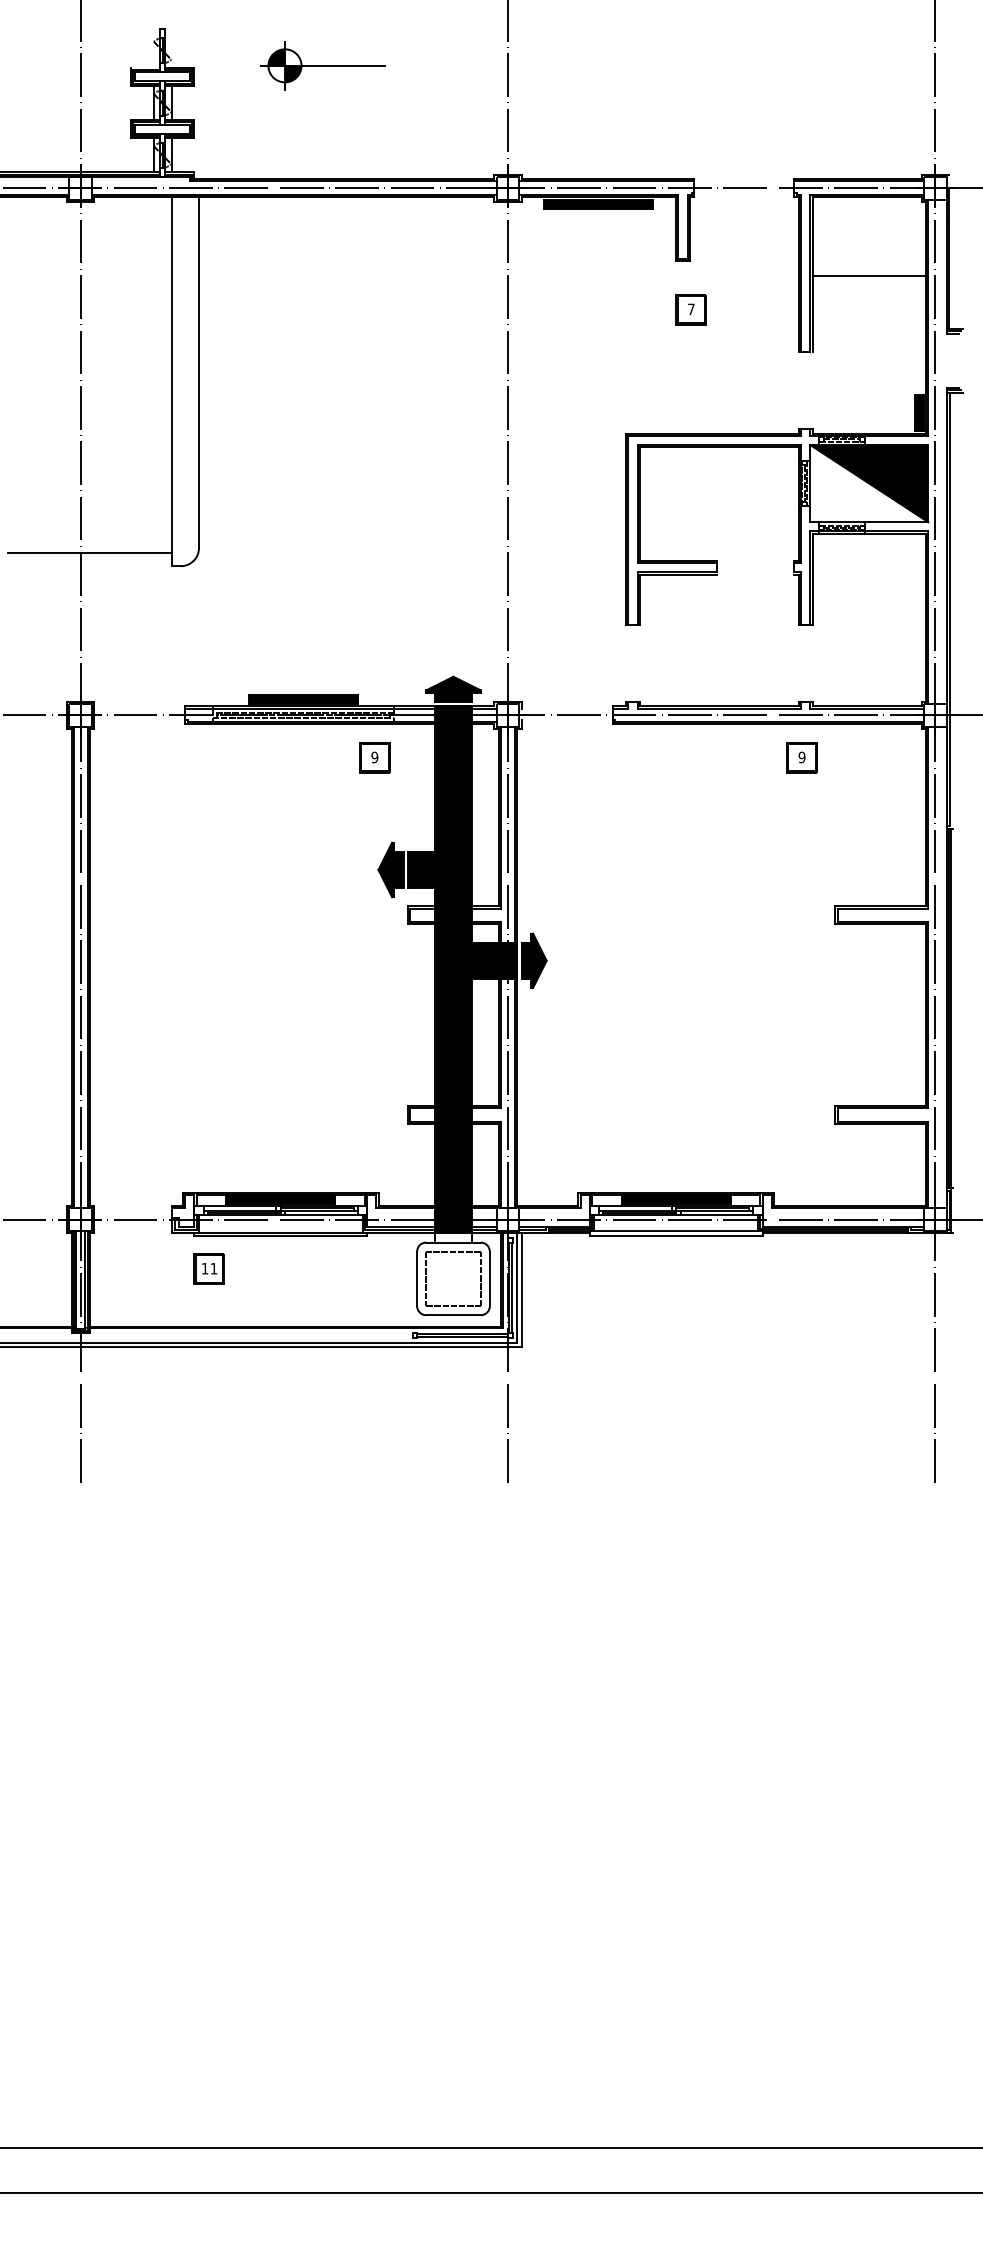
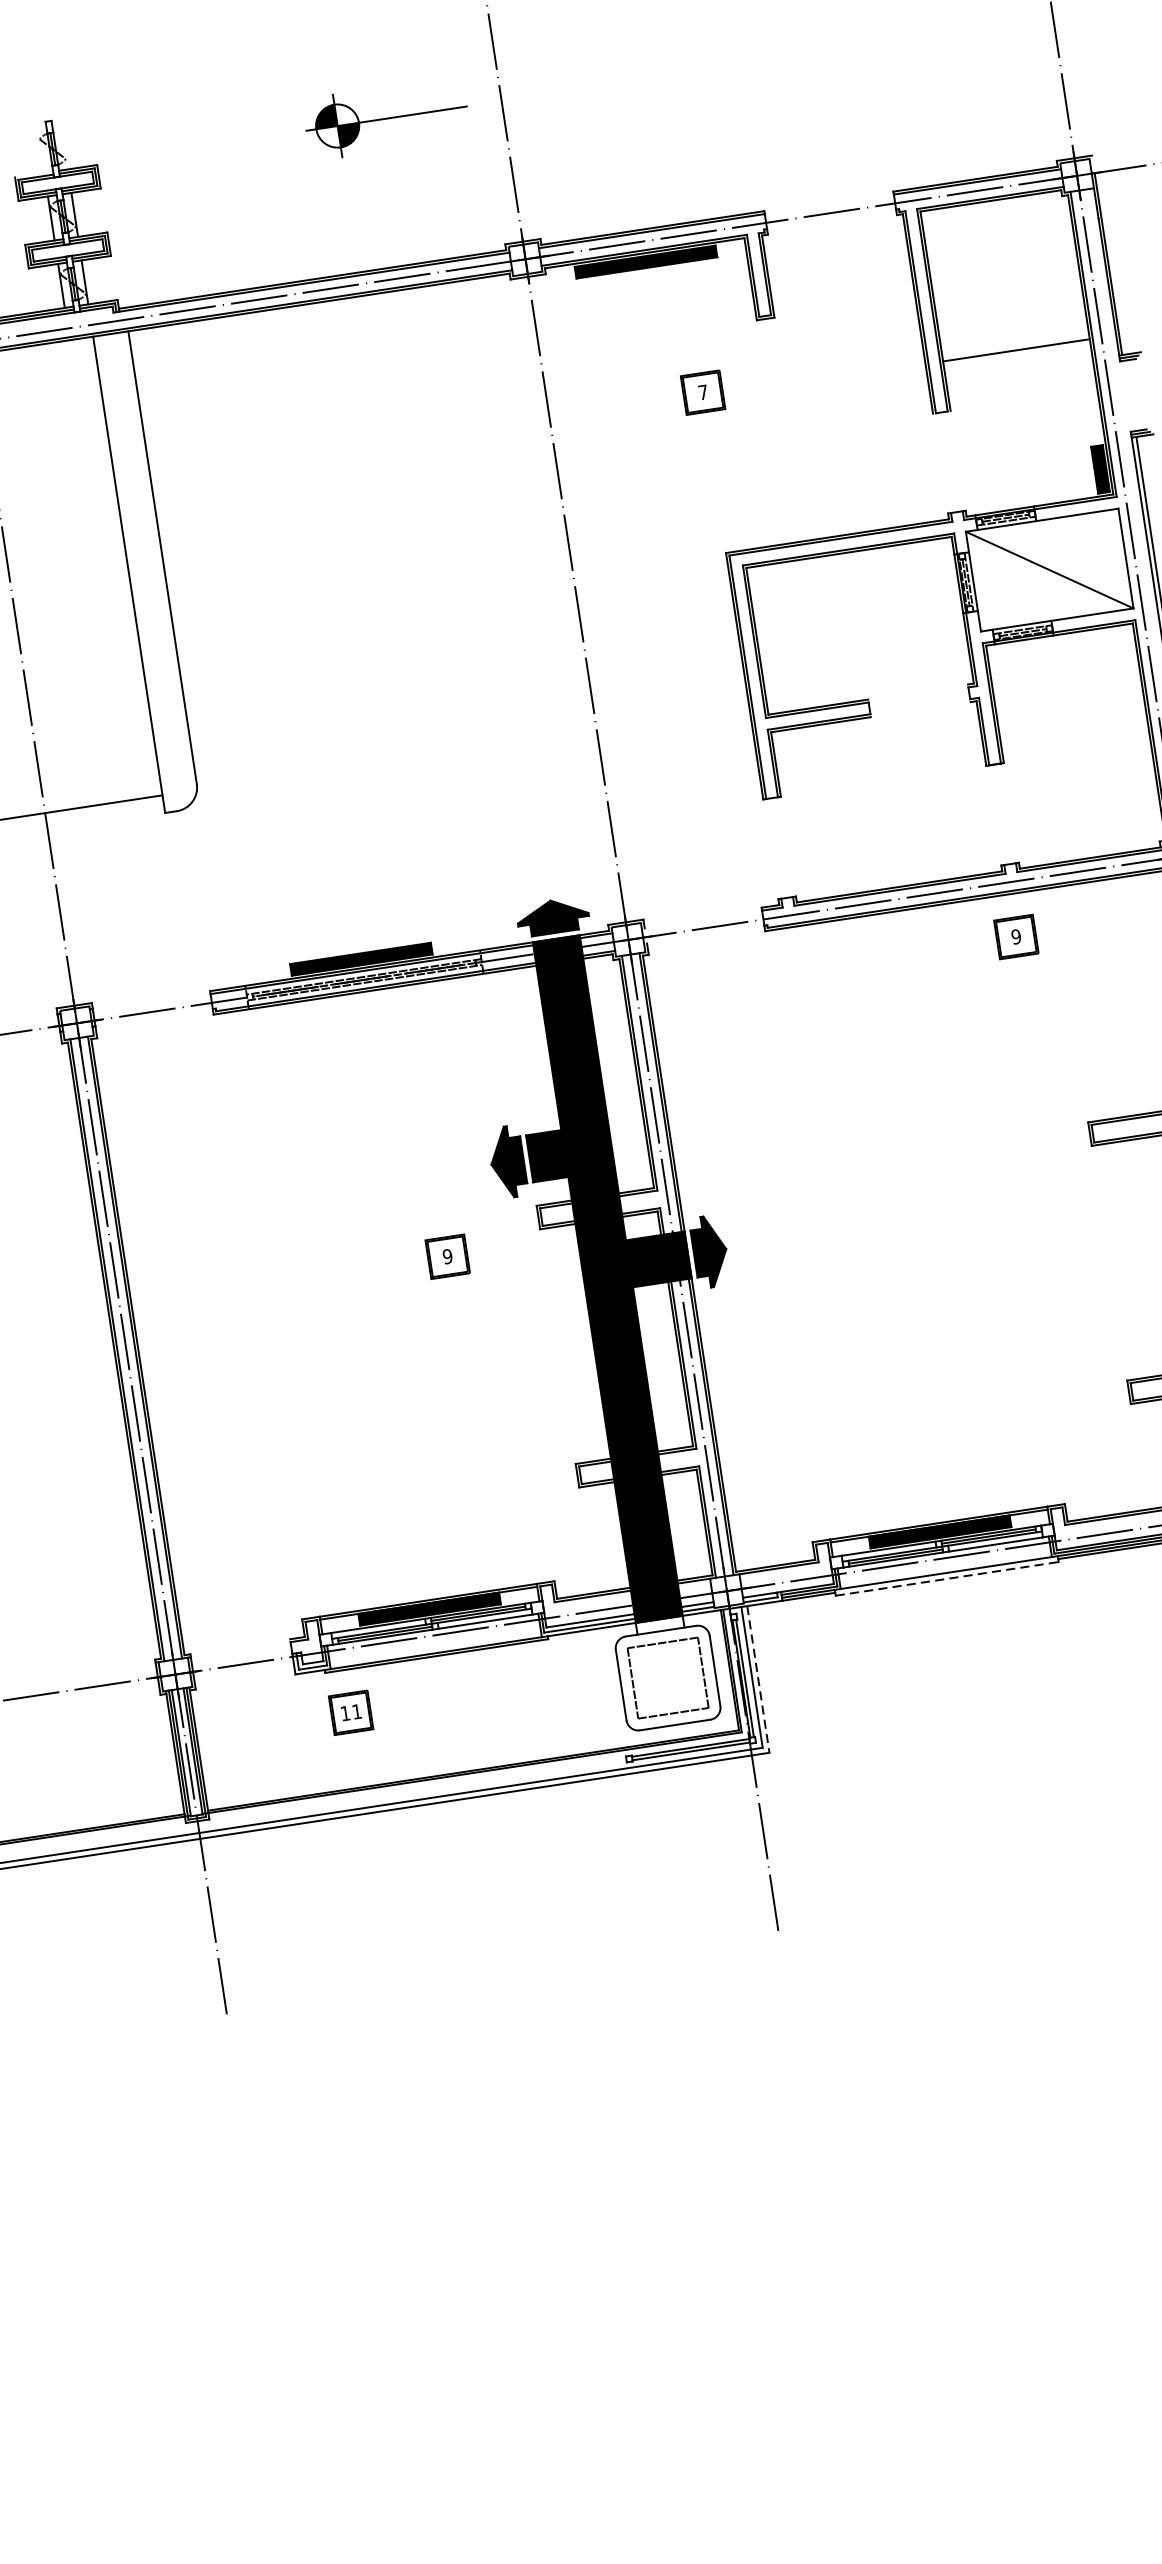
part: (322, 65) -> (386, 118), moved
line: (869, 276) -> (1016, 350), moved
part: (690, 309) -> (702, 392), moved
fill: (869, 483) -> (1049, 569), removed
part: (374, 757) -> (447, 1256), moved
line: (676, 1235) -> (947, 1578), solid -> dashed
line: (521, 1290) -> (758, 1679), solid -> dashed

